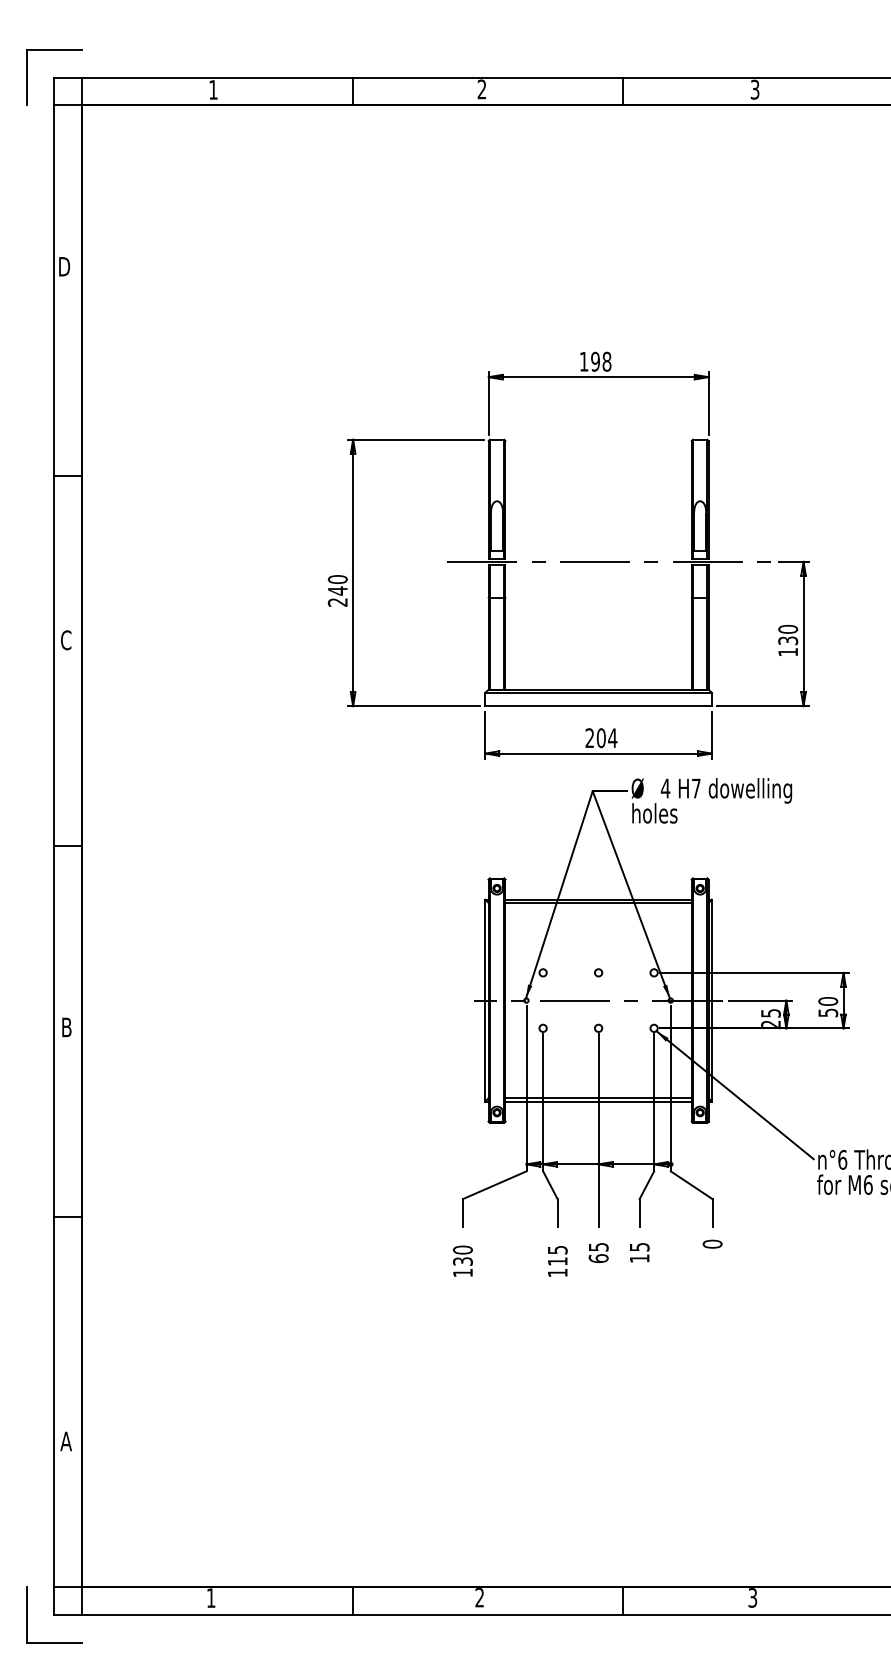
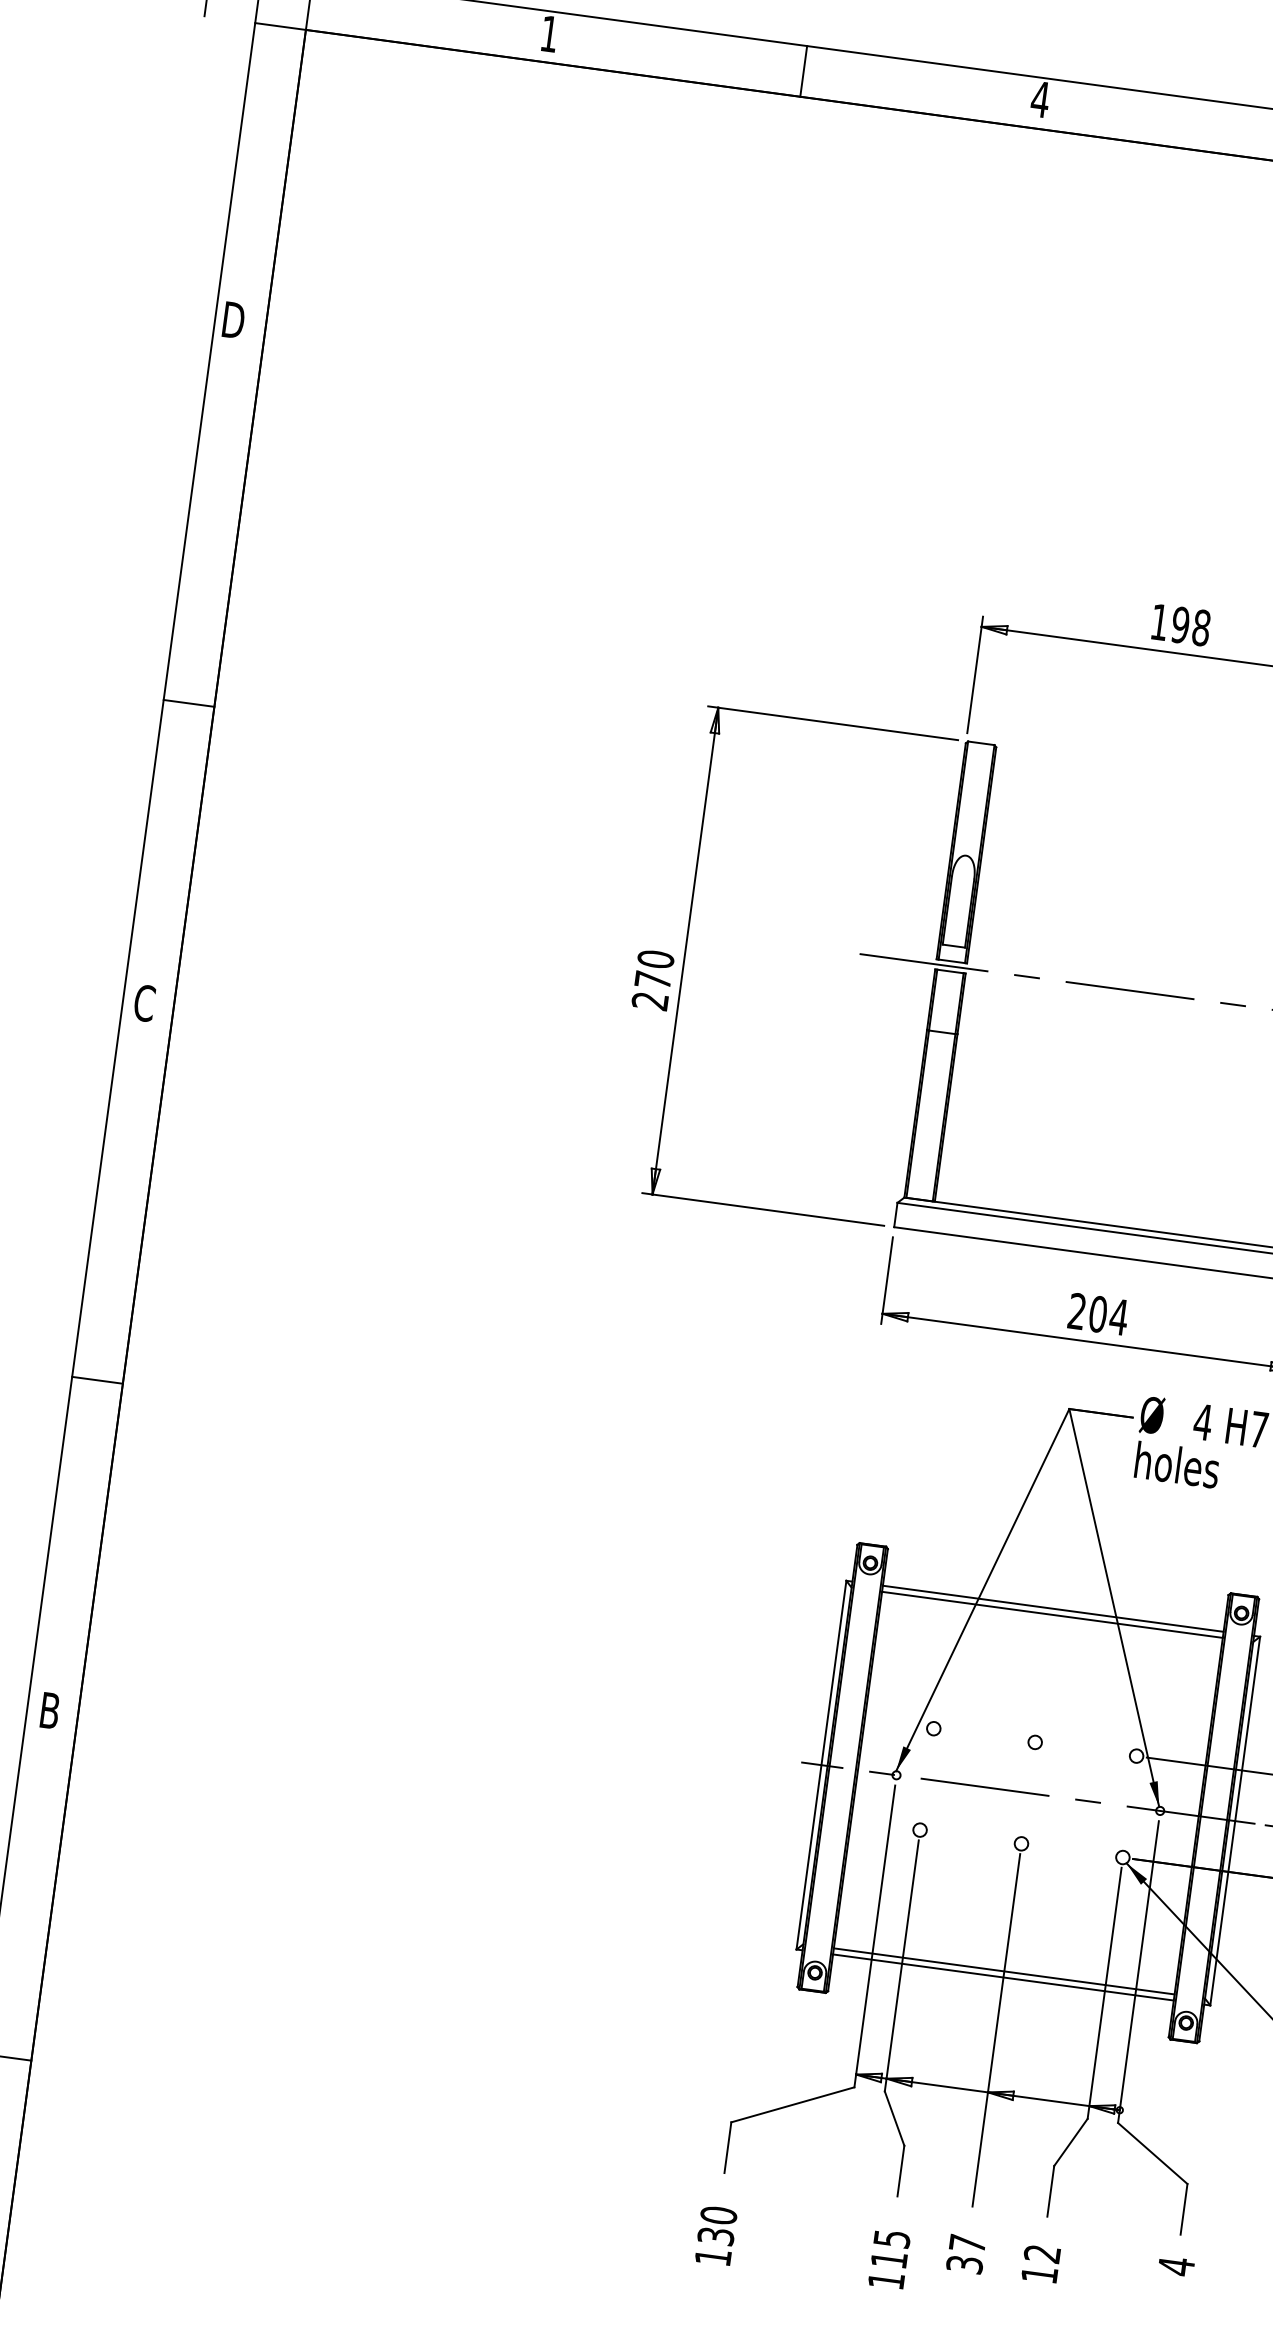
text: (481, 89) -> (1039, 99), 2 -> 4
text: (337, 590) -> (652, 979), 240 -> 270
text: (712, 1243) -> (1176, 2265), 0 -> 4
text: (639, 1247) -> (1042, 2254), 15 -> 12
text: (598, 1253) -> (965, 2255), 65 -> 37

